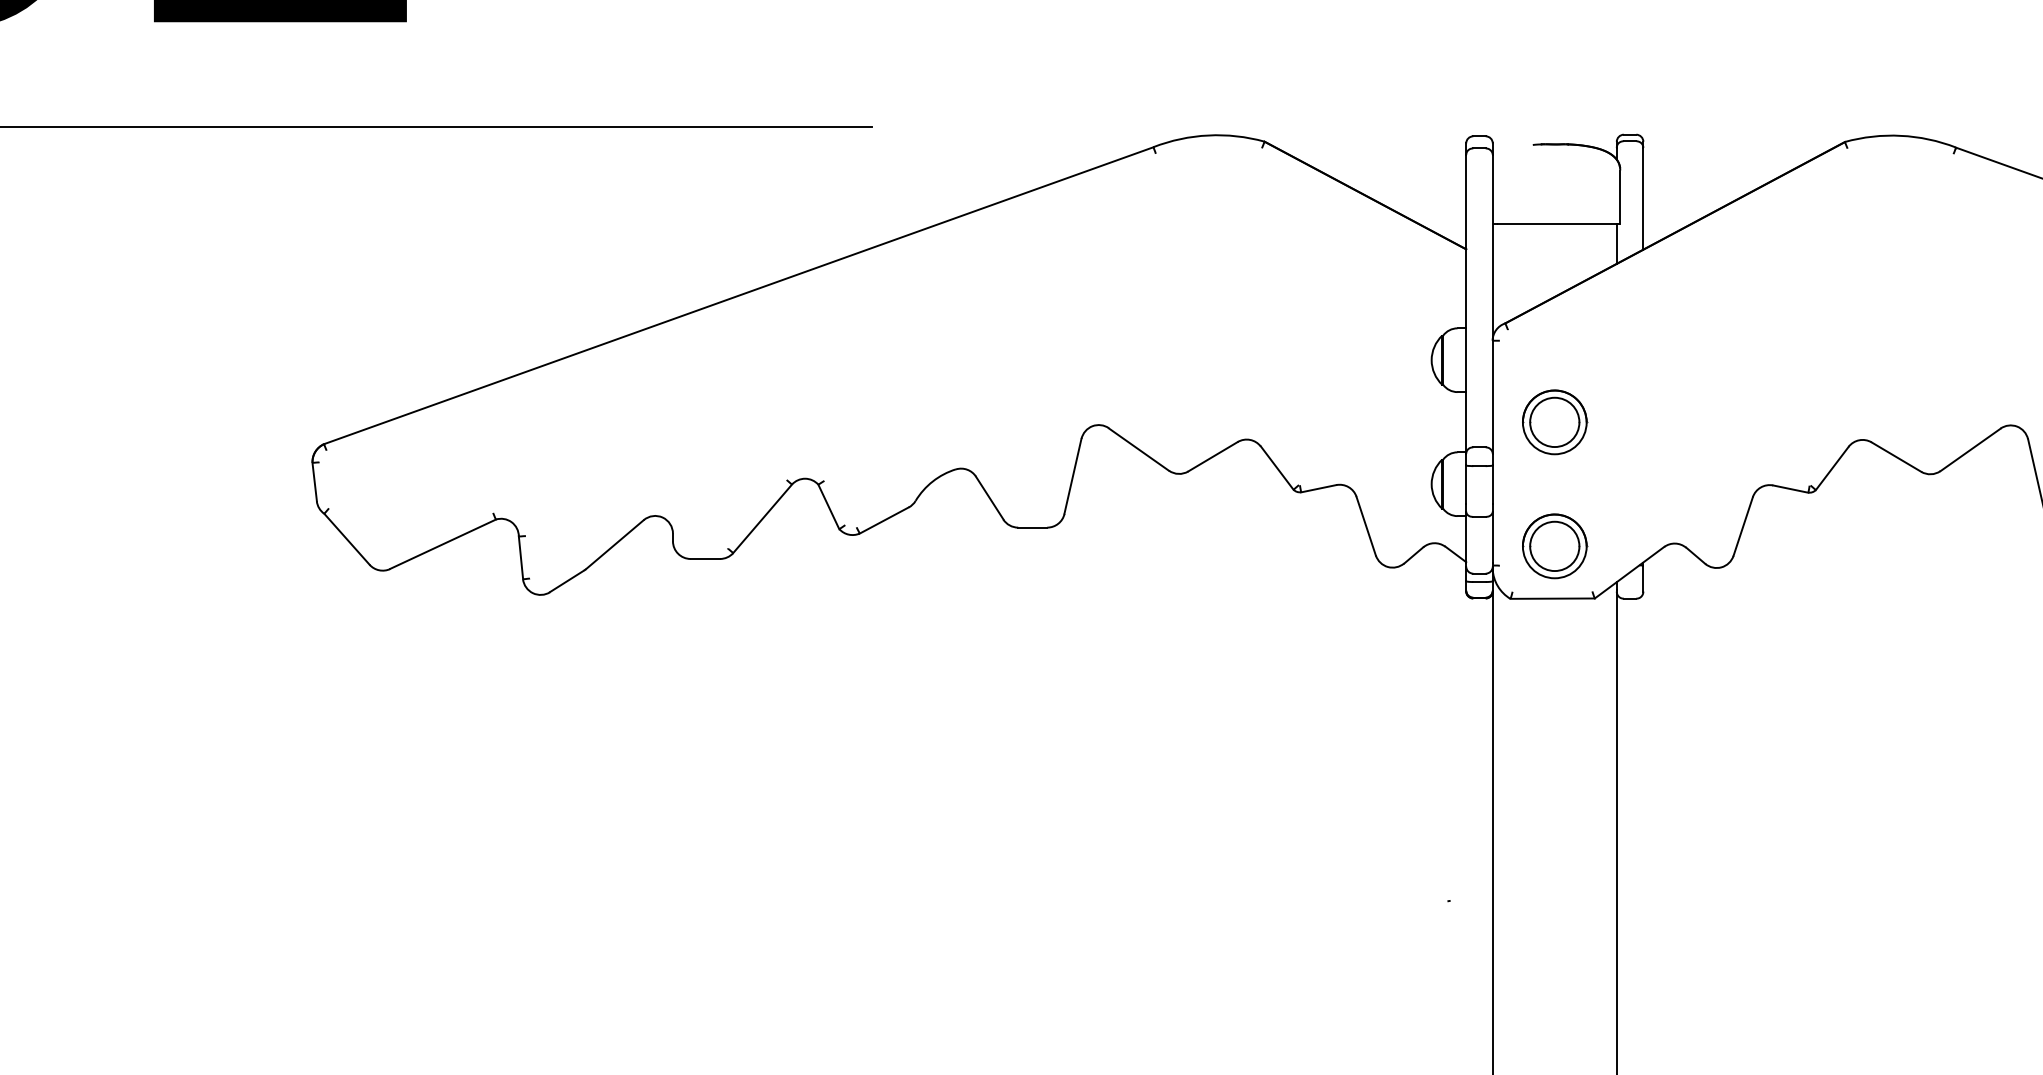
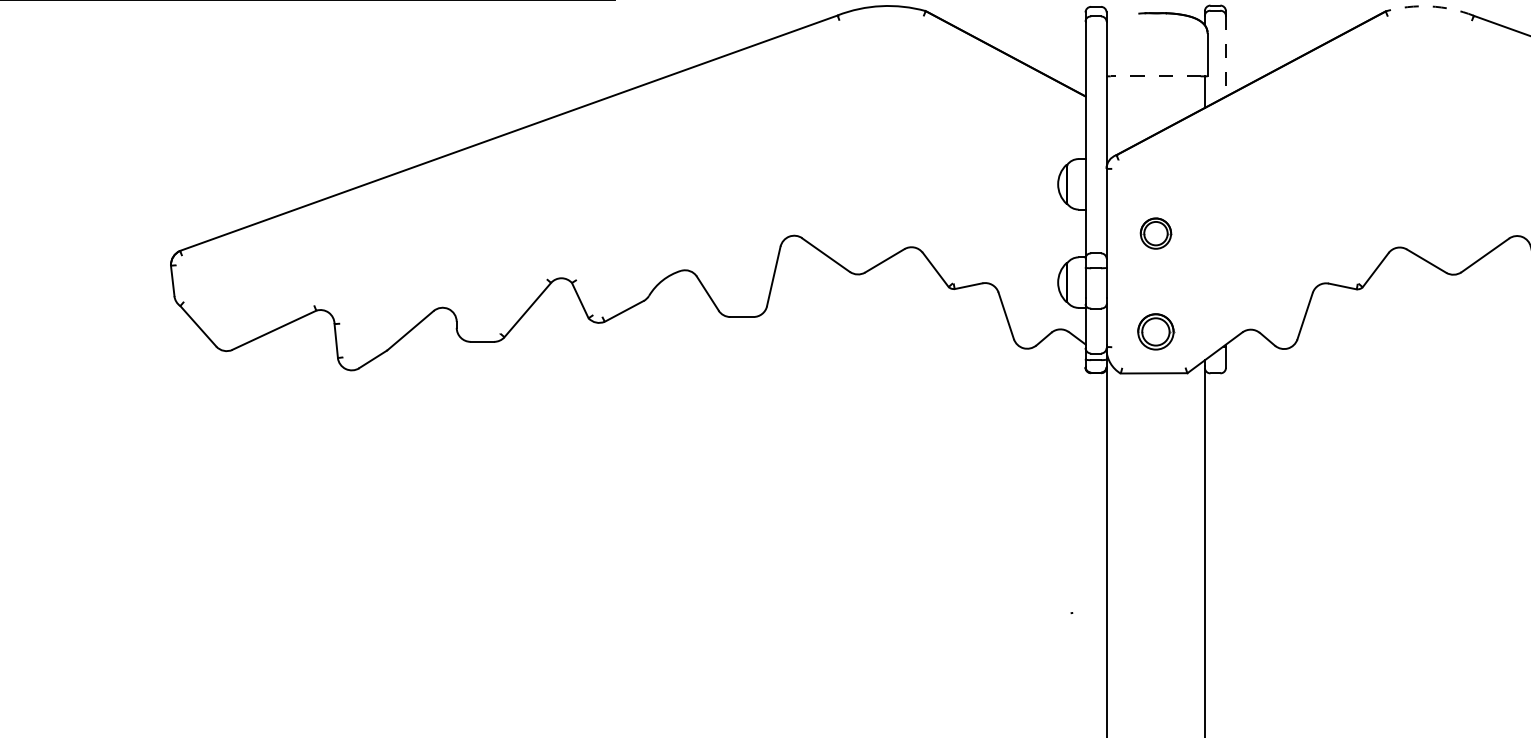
arc: (1900, 135) -> (1429, 6), solid -> dashed
line: (1643, 198) -> (1226, 56), solid -> dashed
line: (1554, 224) -> (1155, 76), solid -> dashed
part: (1555, 422) -> (1156, 233), size x0.6
part: (1555, 546) -> (1156, 331), size x0.7

